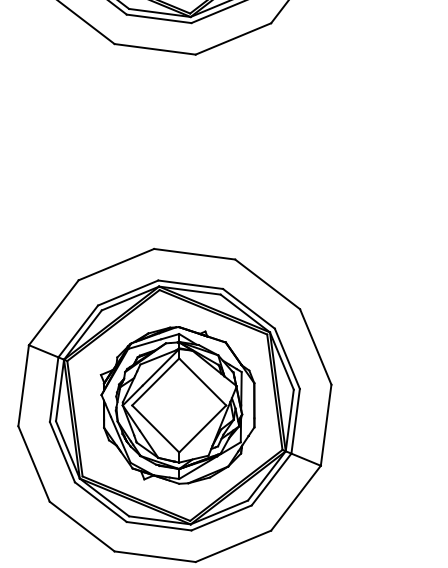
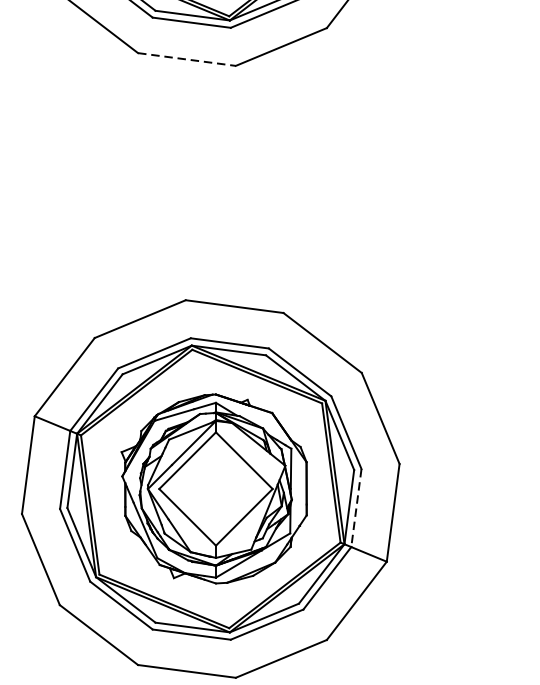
line: (155, 49) -> (187, 59), solid -> dashed
line: (295, 421) -> (356, 508), solid -> dashed

